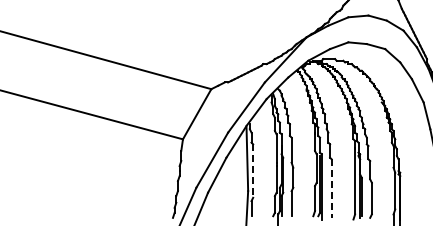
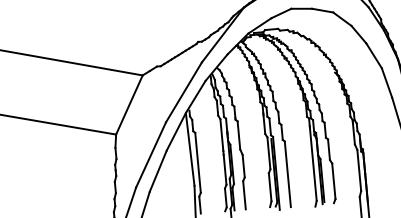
line: (253, 171) -> (198, 163), dashed -> solid
line: (331, 189) -> (287, 175), dashed -> solid

